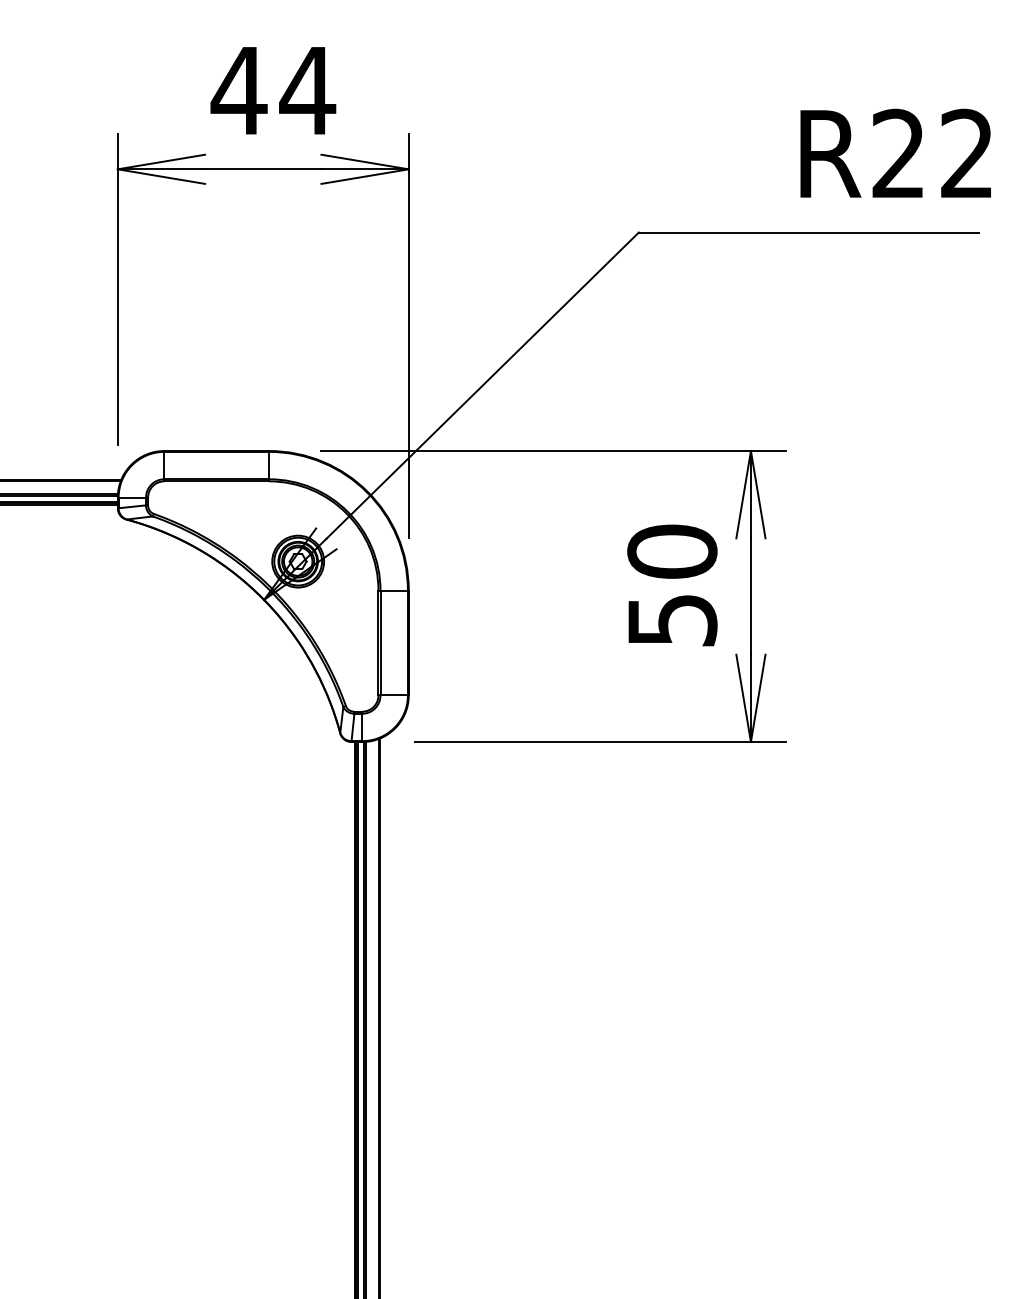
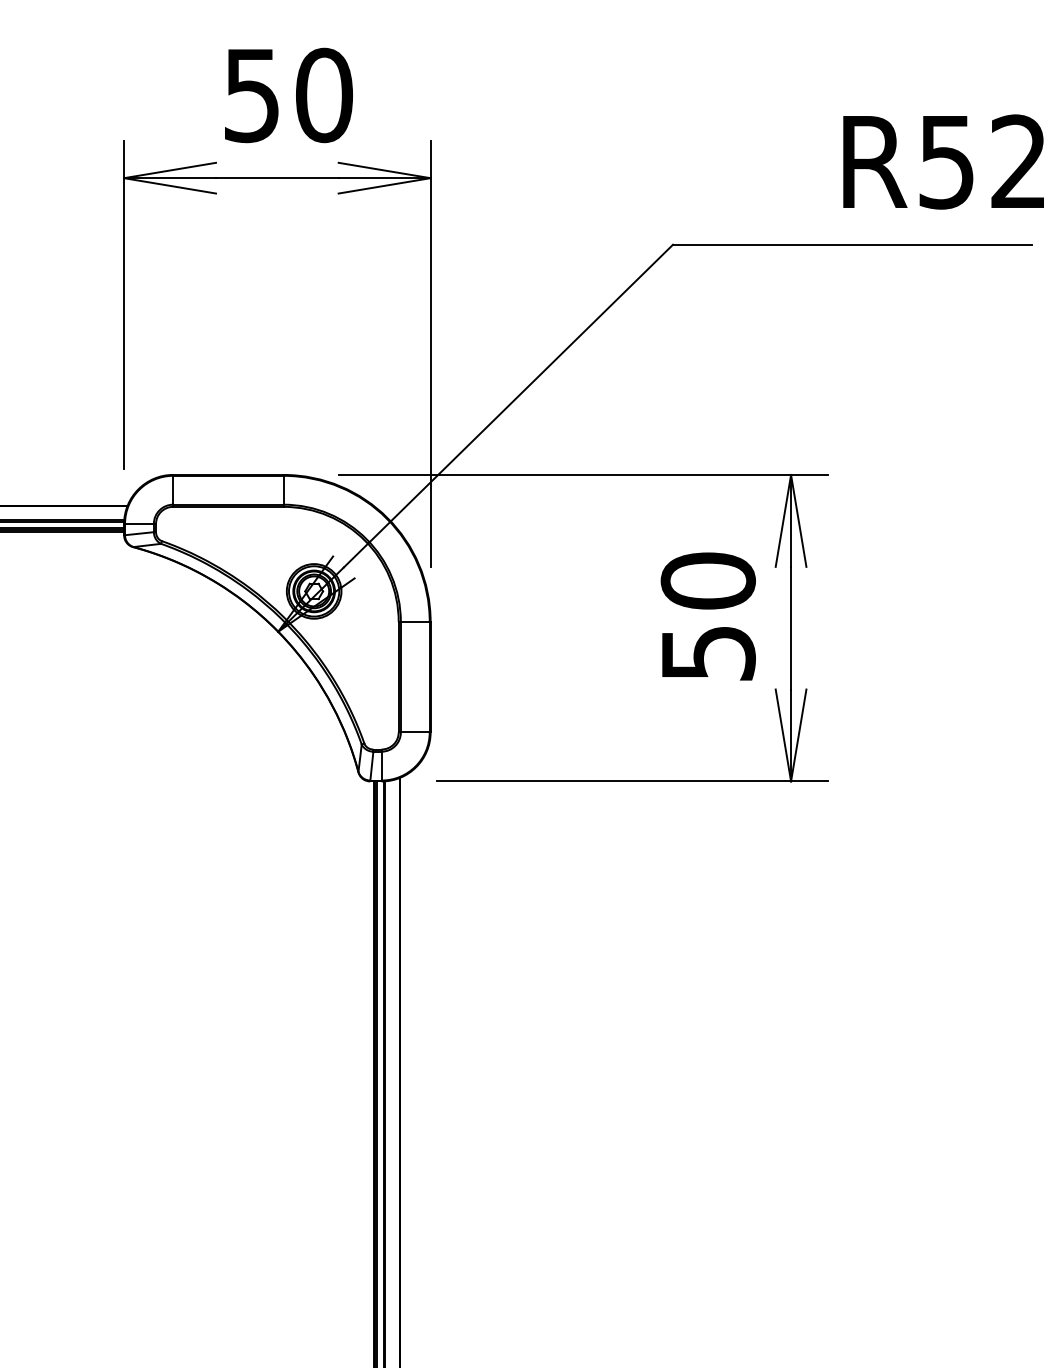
text: (273, 90) -> (288, 95), 44 -> 50
text: (897, 153) -> (945, 161), R22 -> R52

